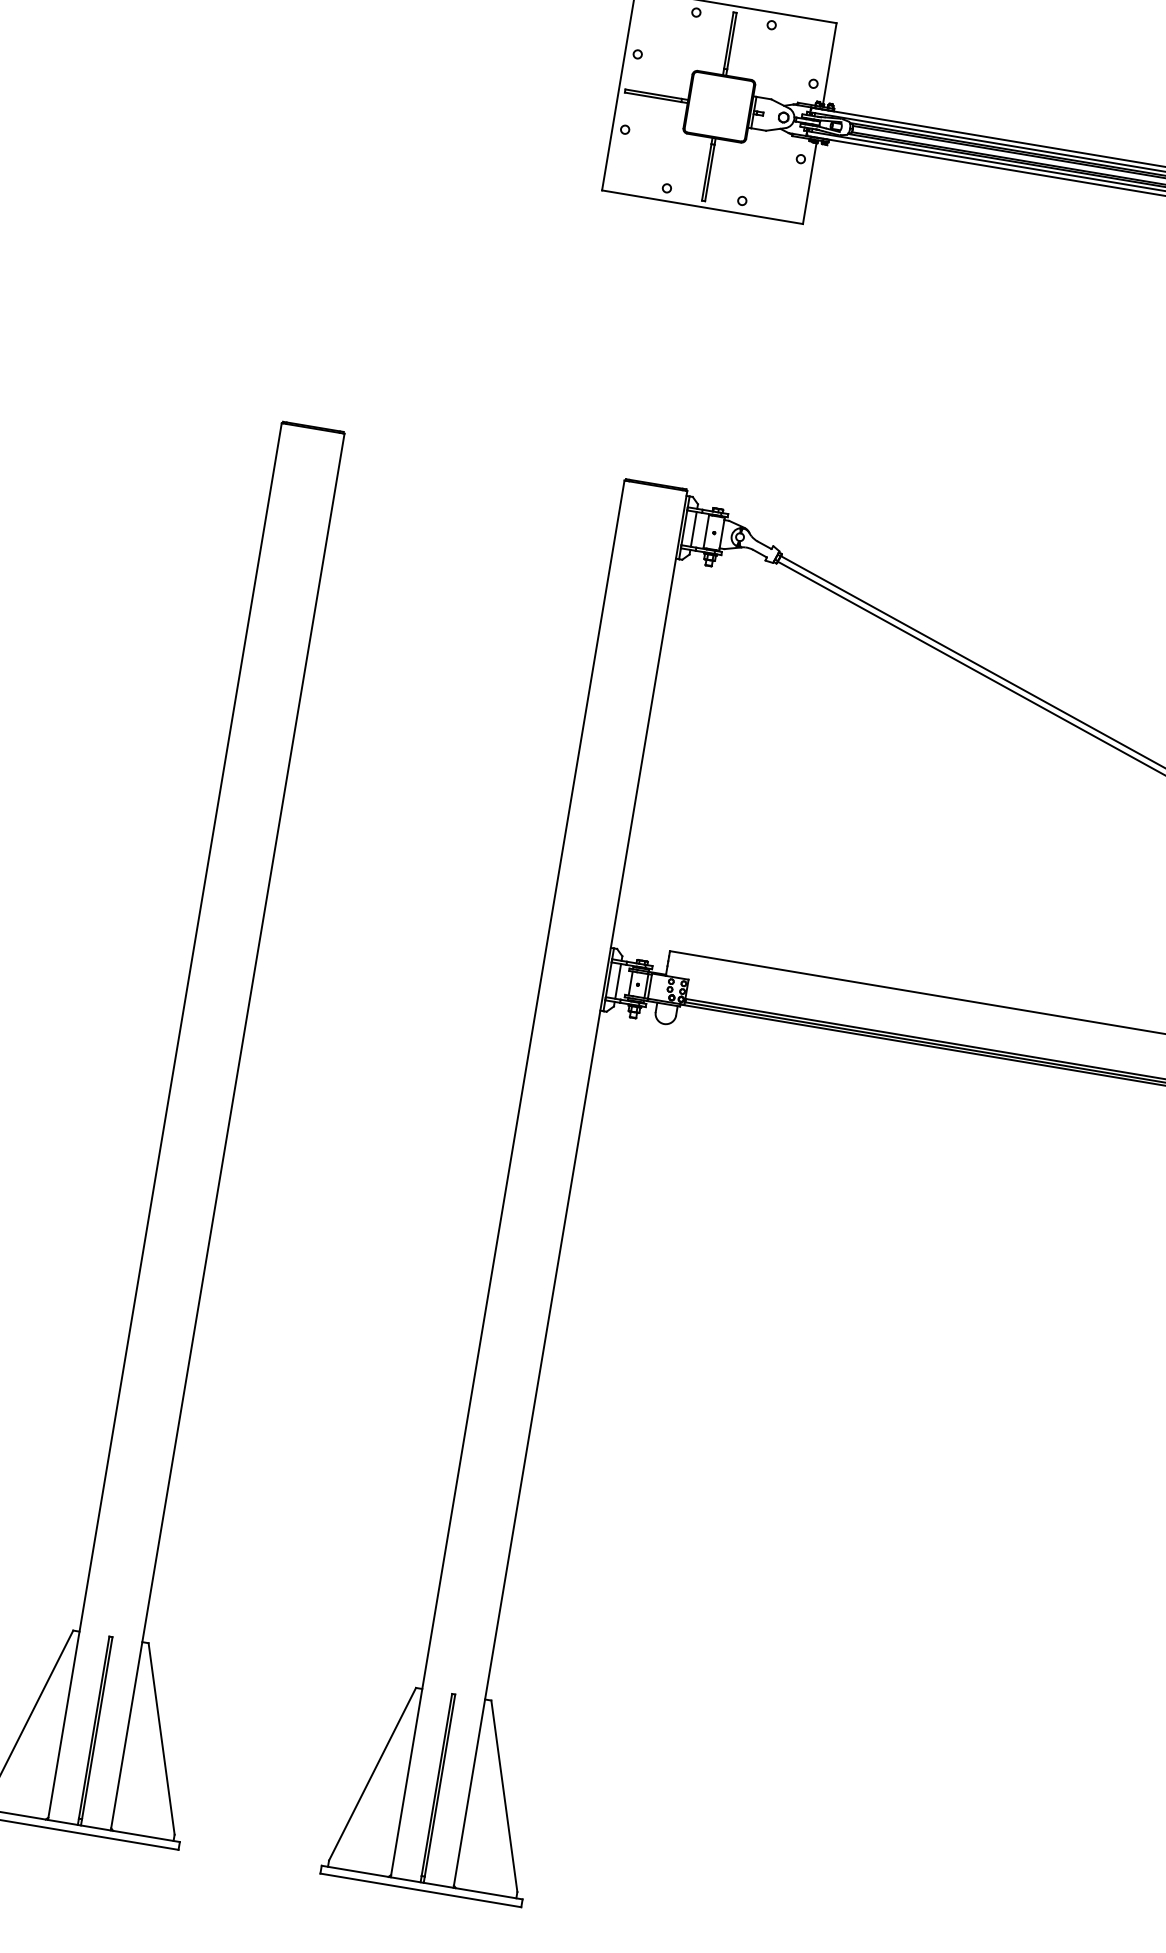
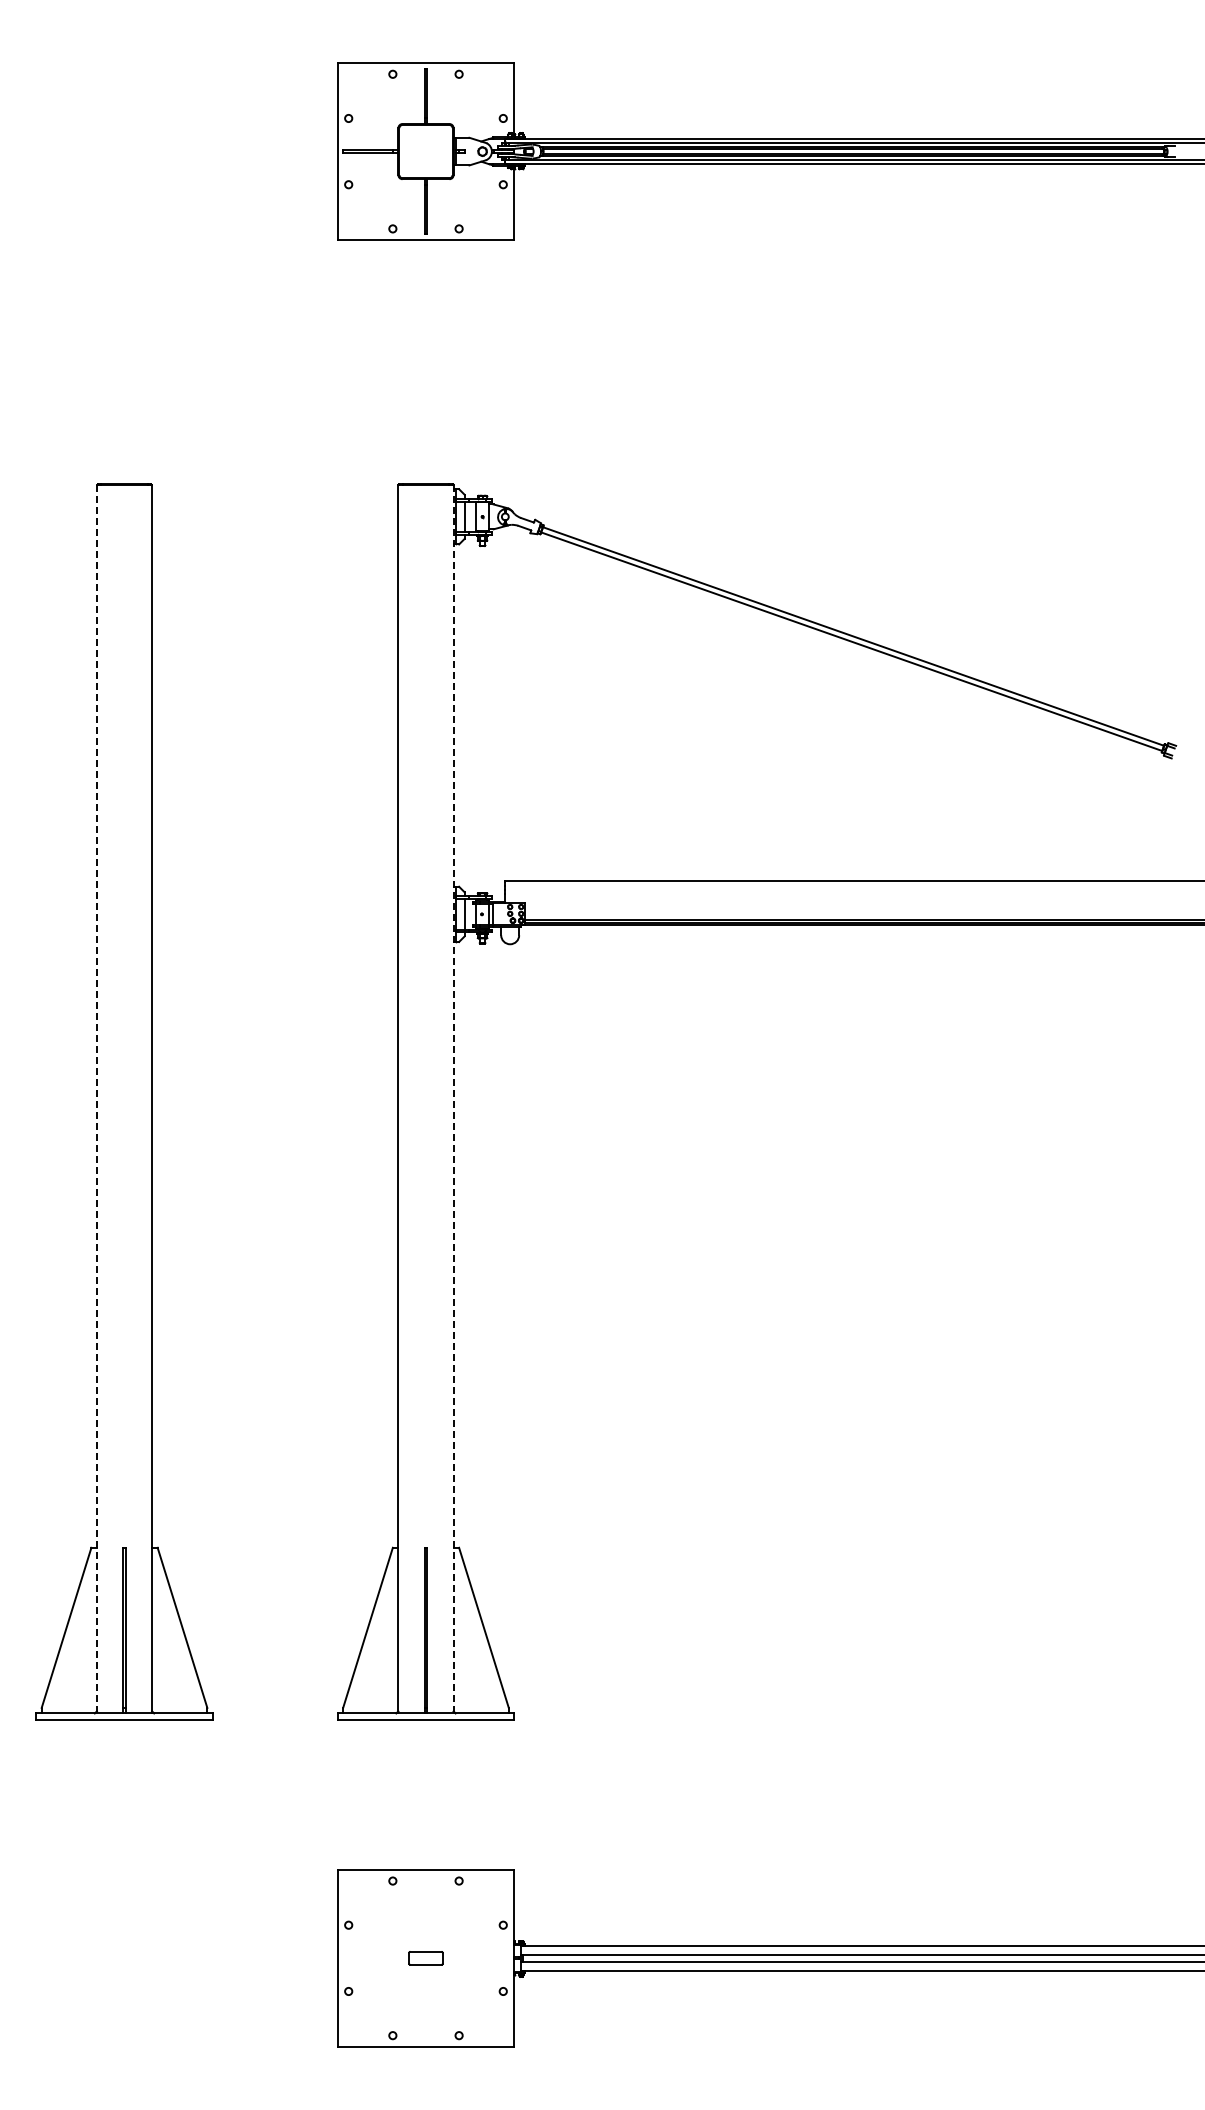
line: (164, 1121) -> (96, 1099), solid -> dashed
line: (570, 1189) -> (453, 1099), solid -> dashed

